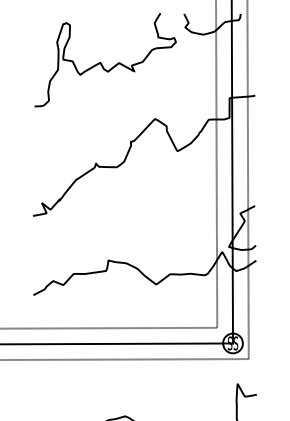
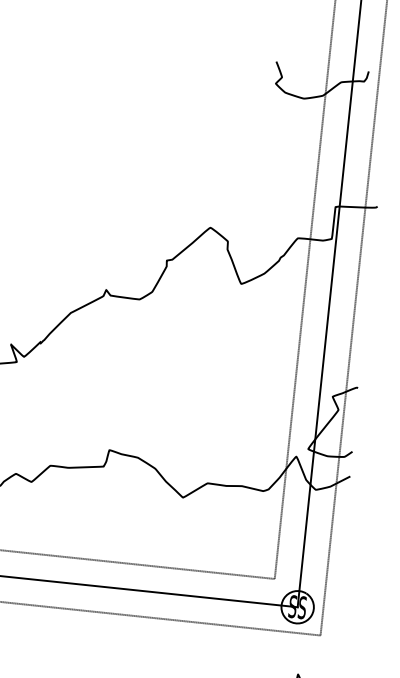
curve: (101, 62) -> (133, 126), removed

